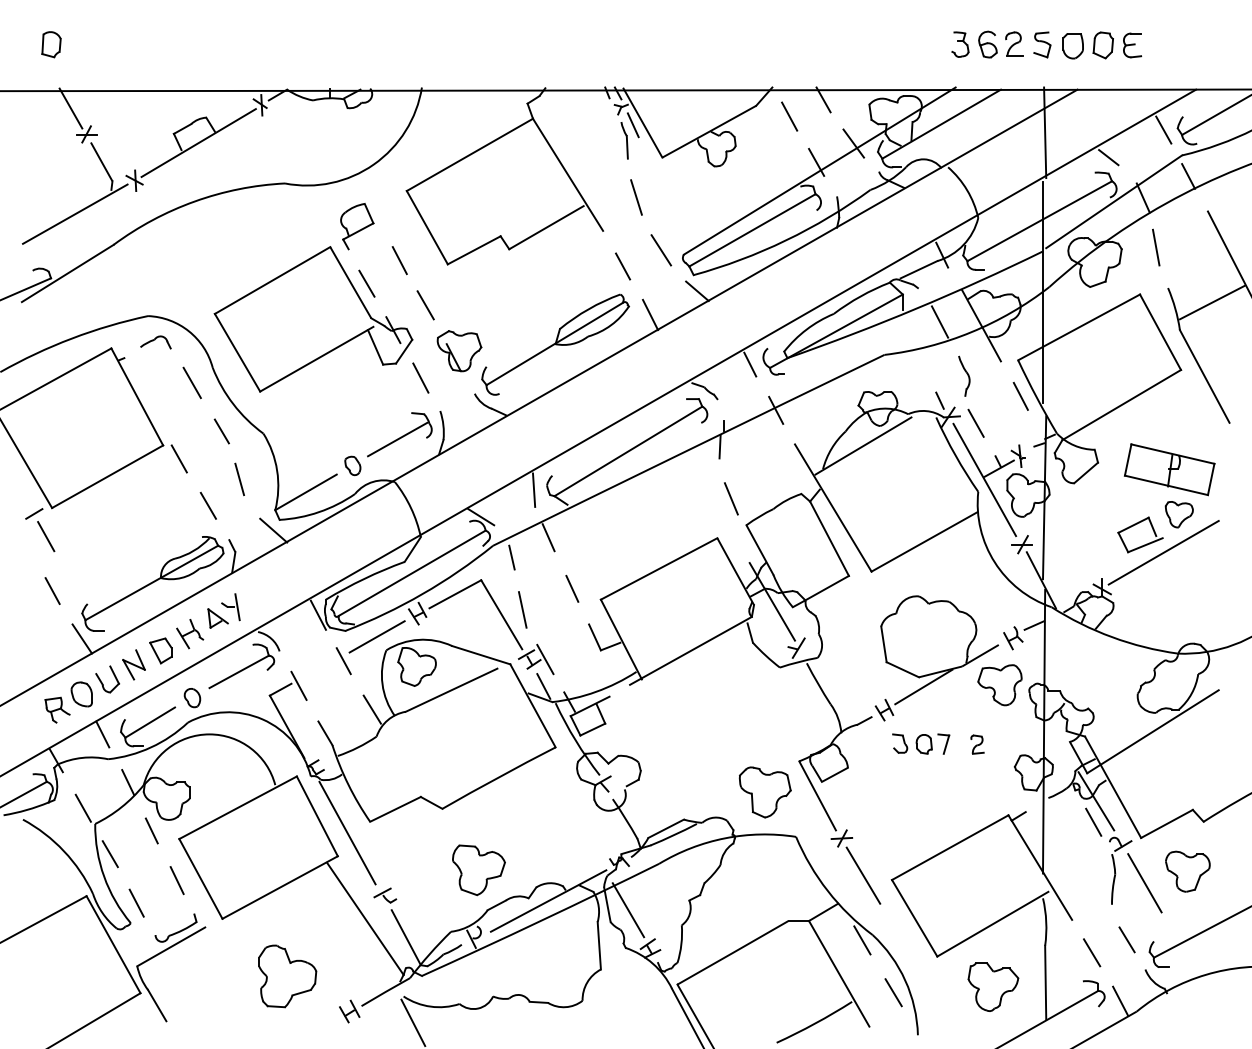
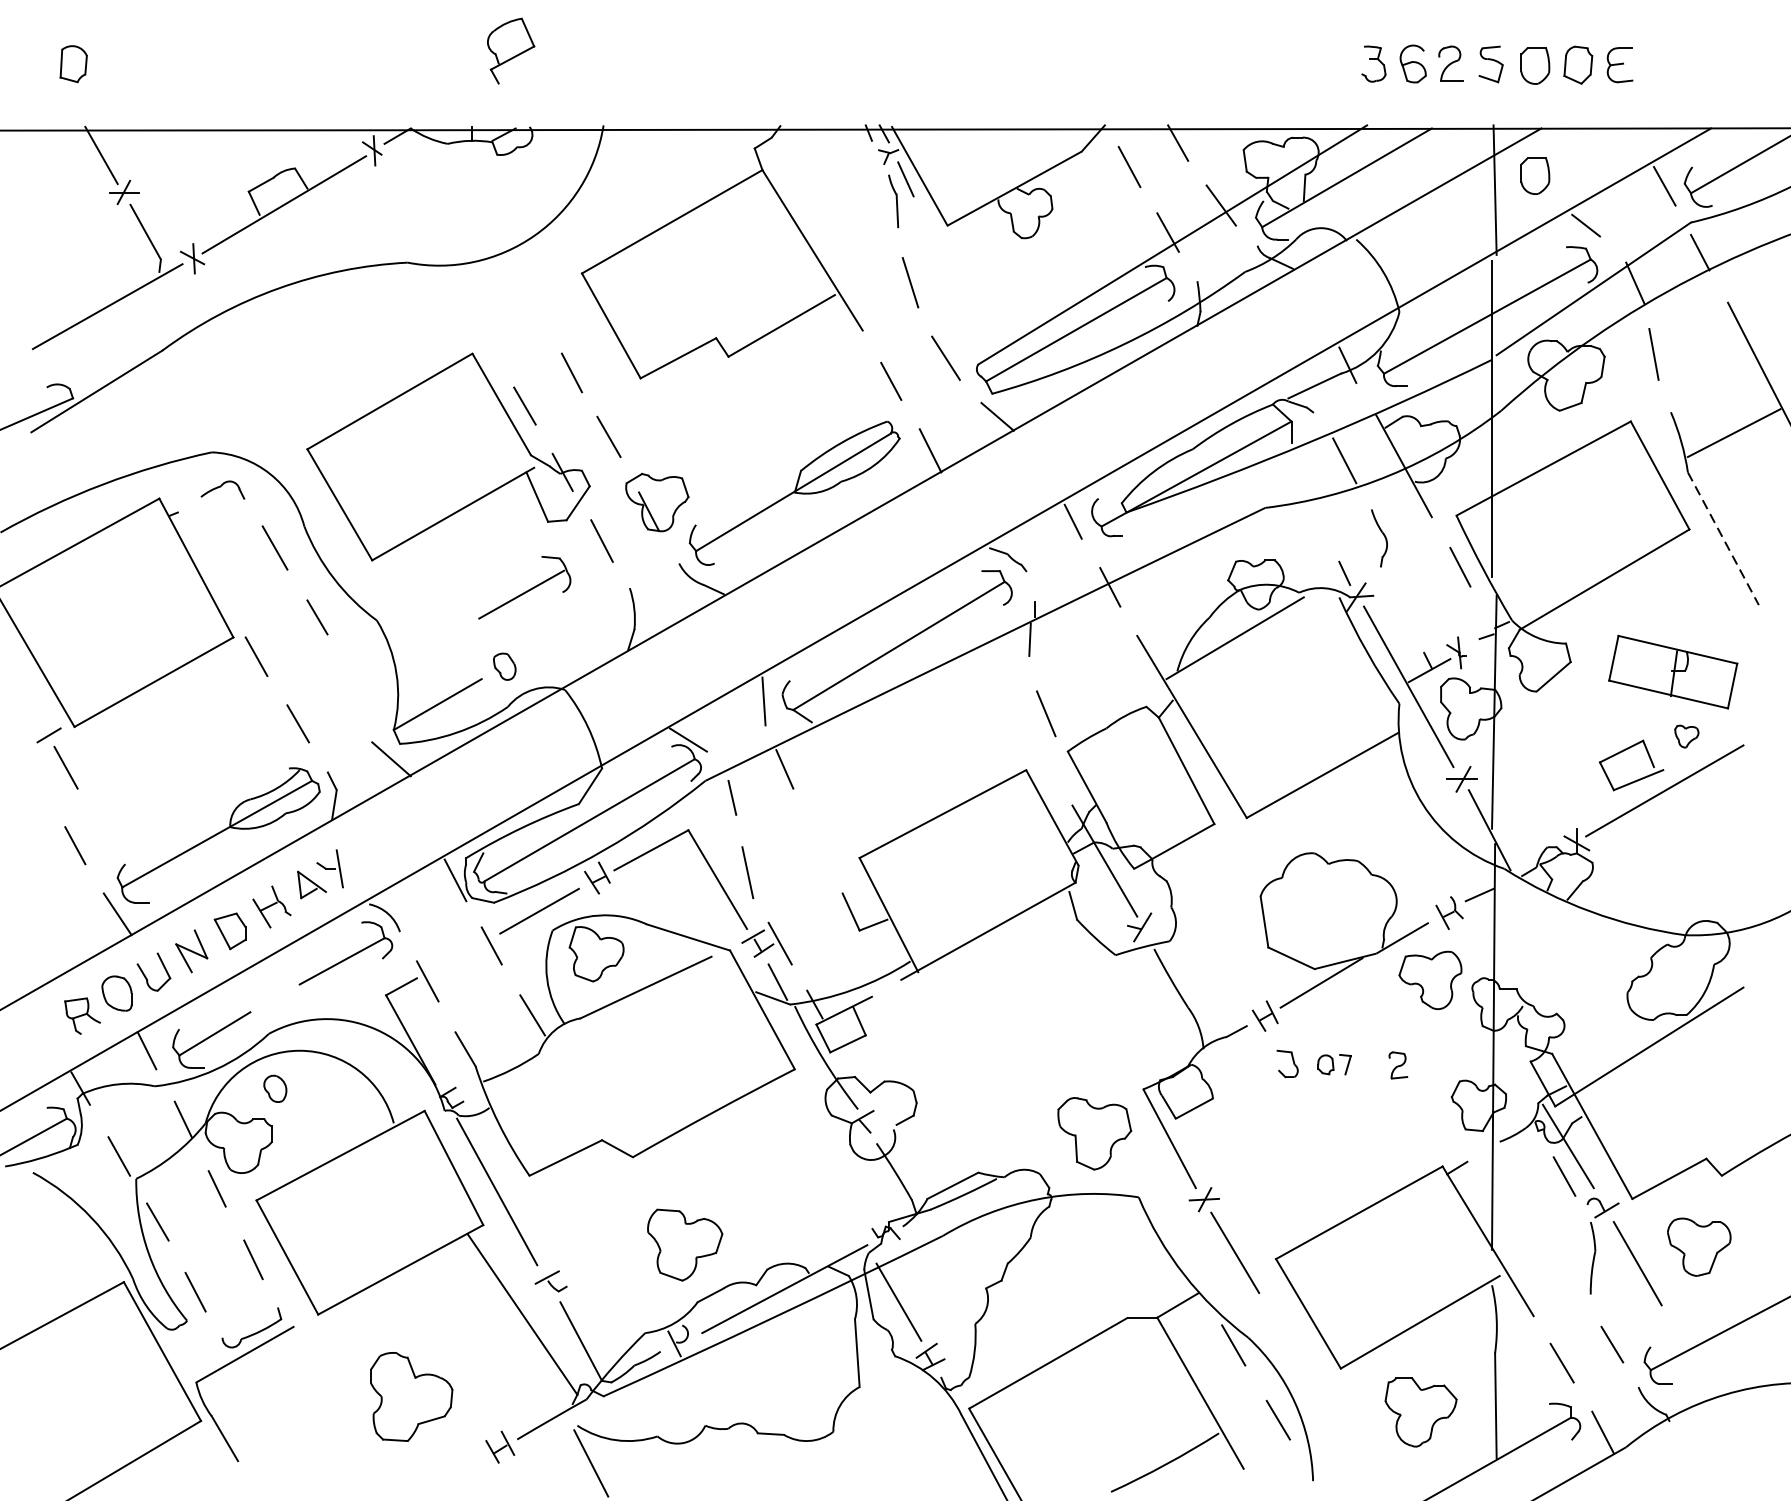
part: (1072, 123) -> (1534, 176), added
part: (357, 226) -> (511, 50), moved
line: (1204, 376) -> (1723, 538), solid -> dashed
line: (975, 422) -> (1395, 604), removed
part: (399, 434) -> (524, 587), moved
line: (239, 479) -> (342, 686), removed
part: (1178, 514) -> (1685, 736), size x0.6
line: (572, 588) -> (818, 842), removed
part: (192, 698) -> (275, 1089), moved
part: (932, 743) -> (1333, 1063), size x0.7

